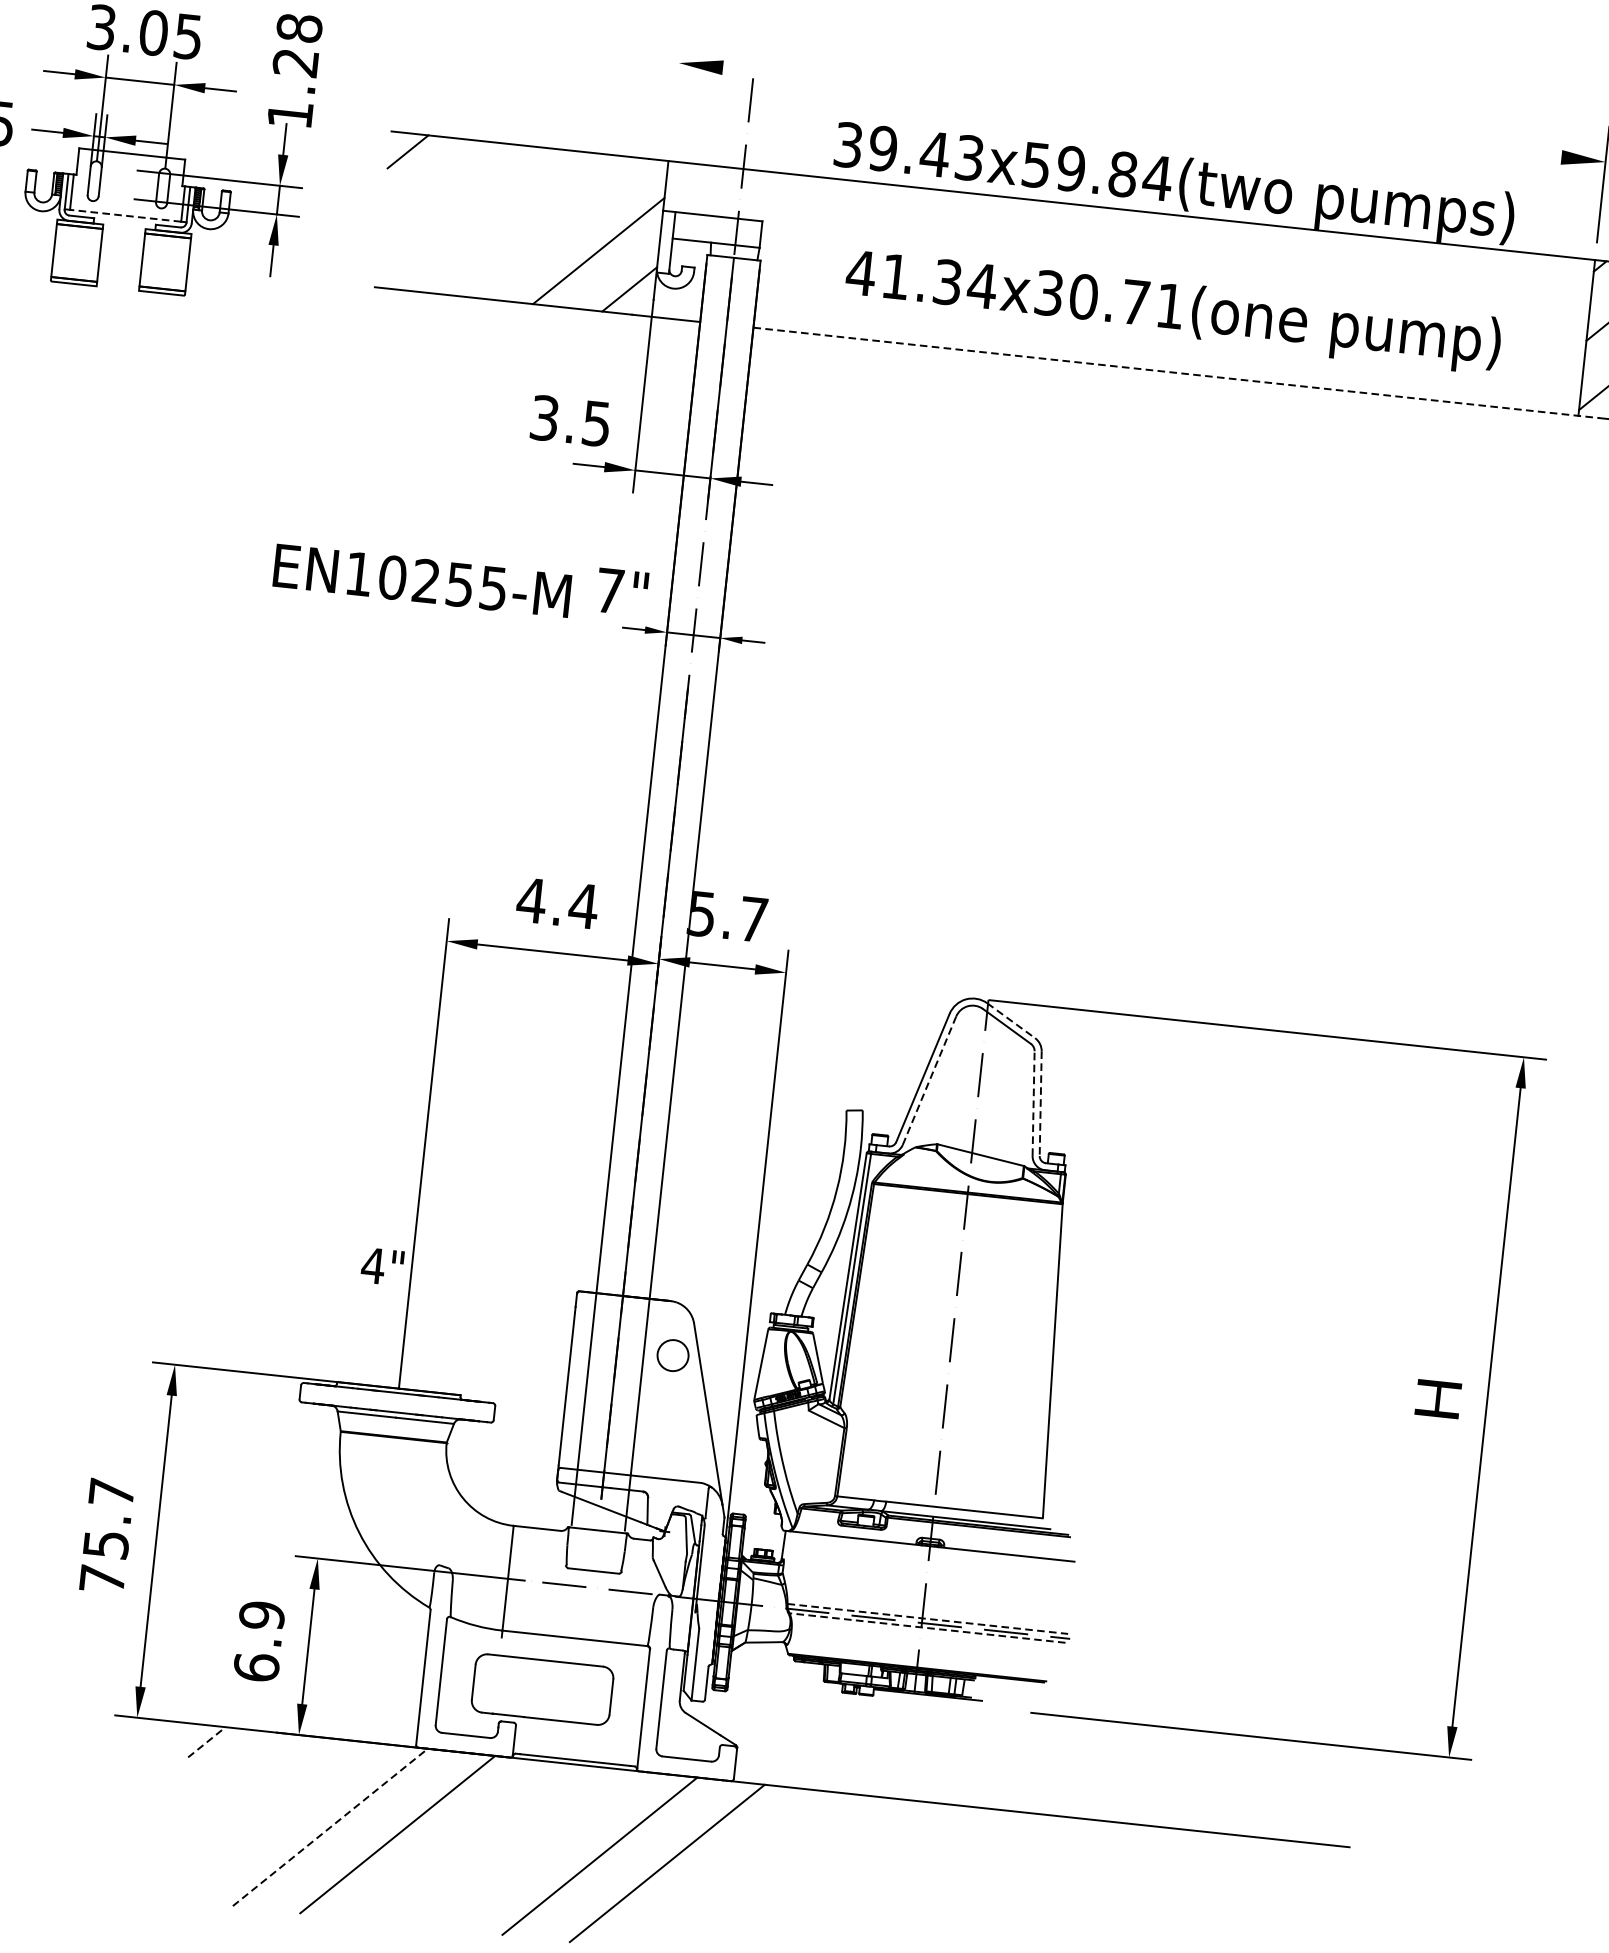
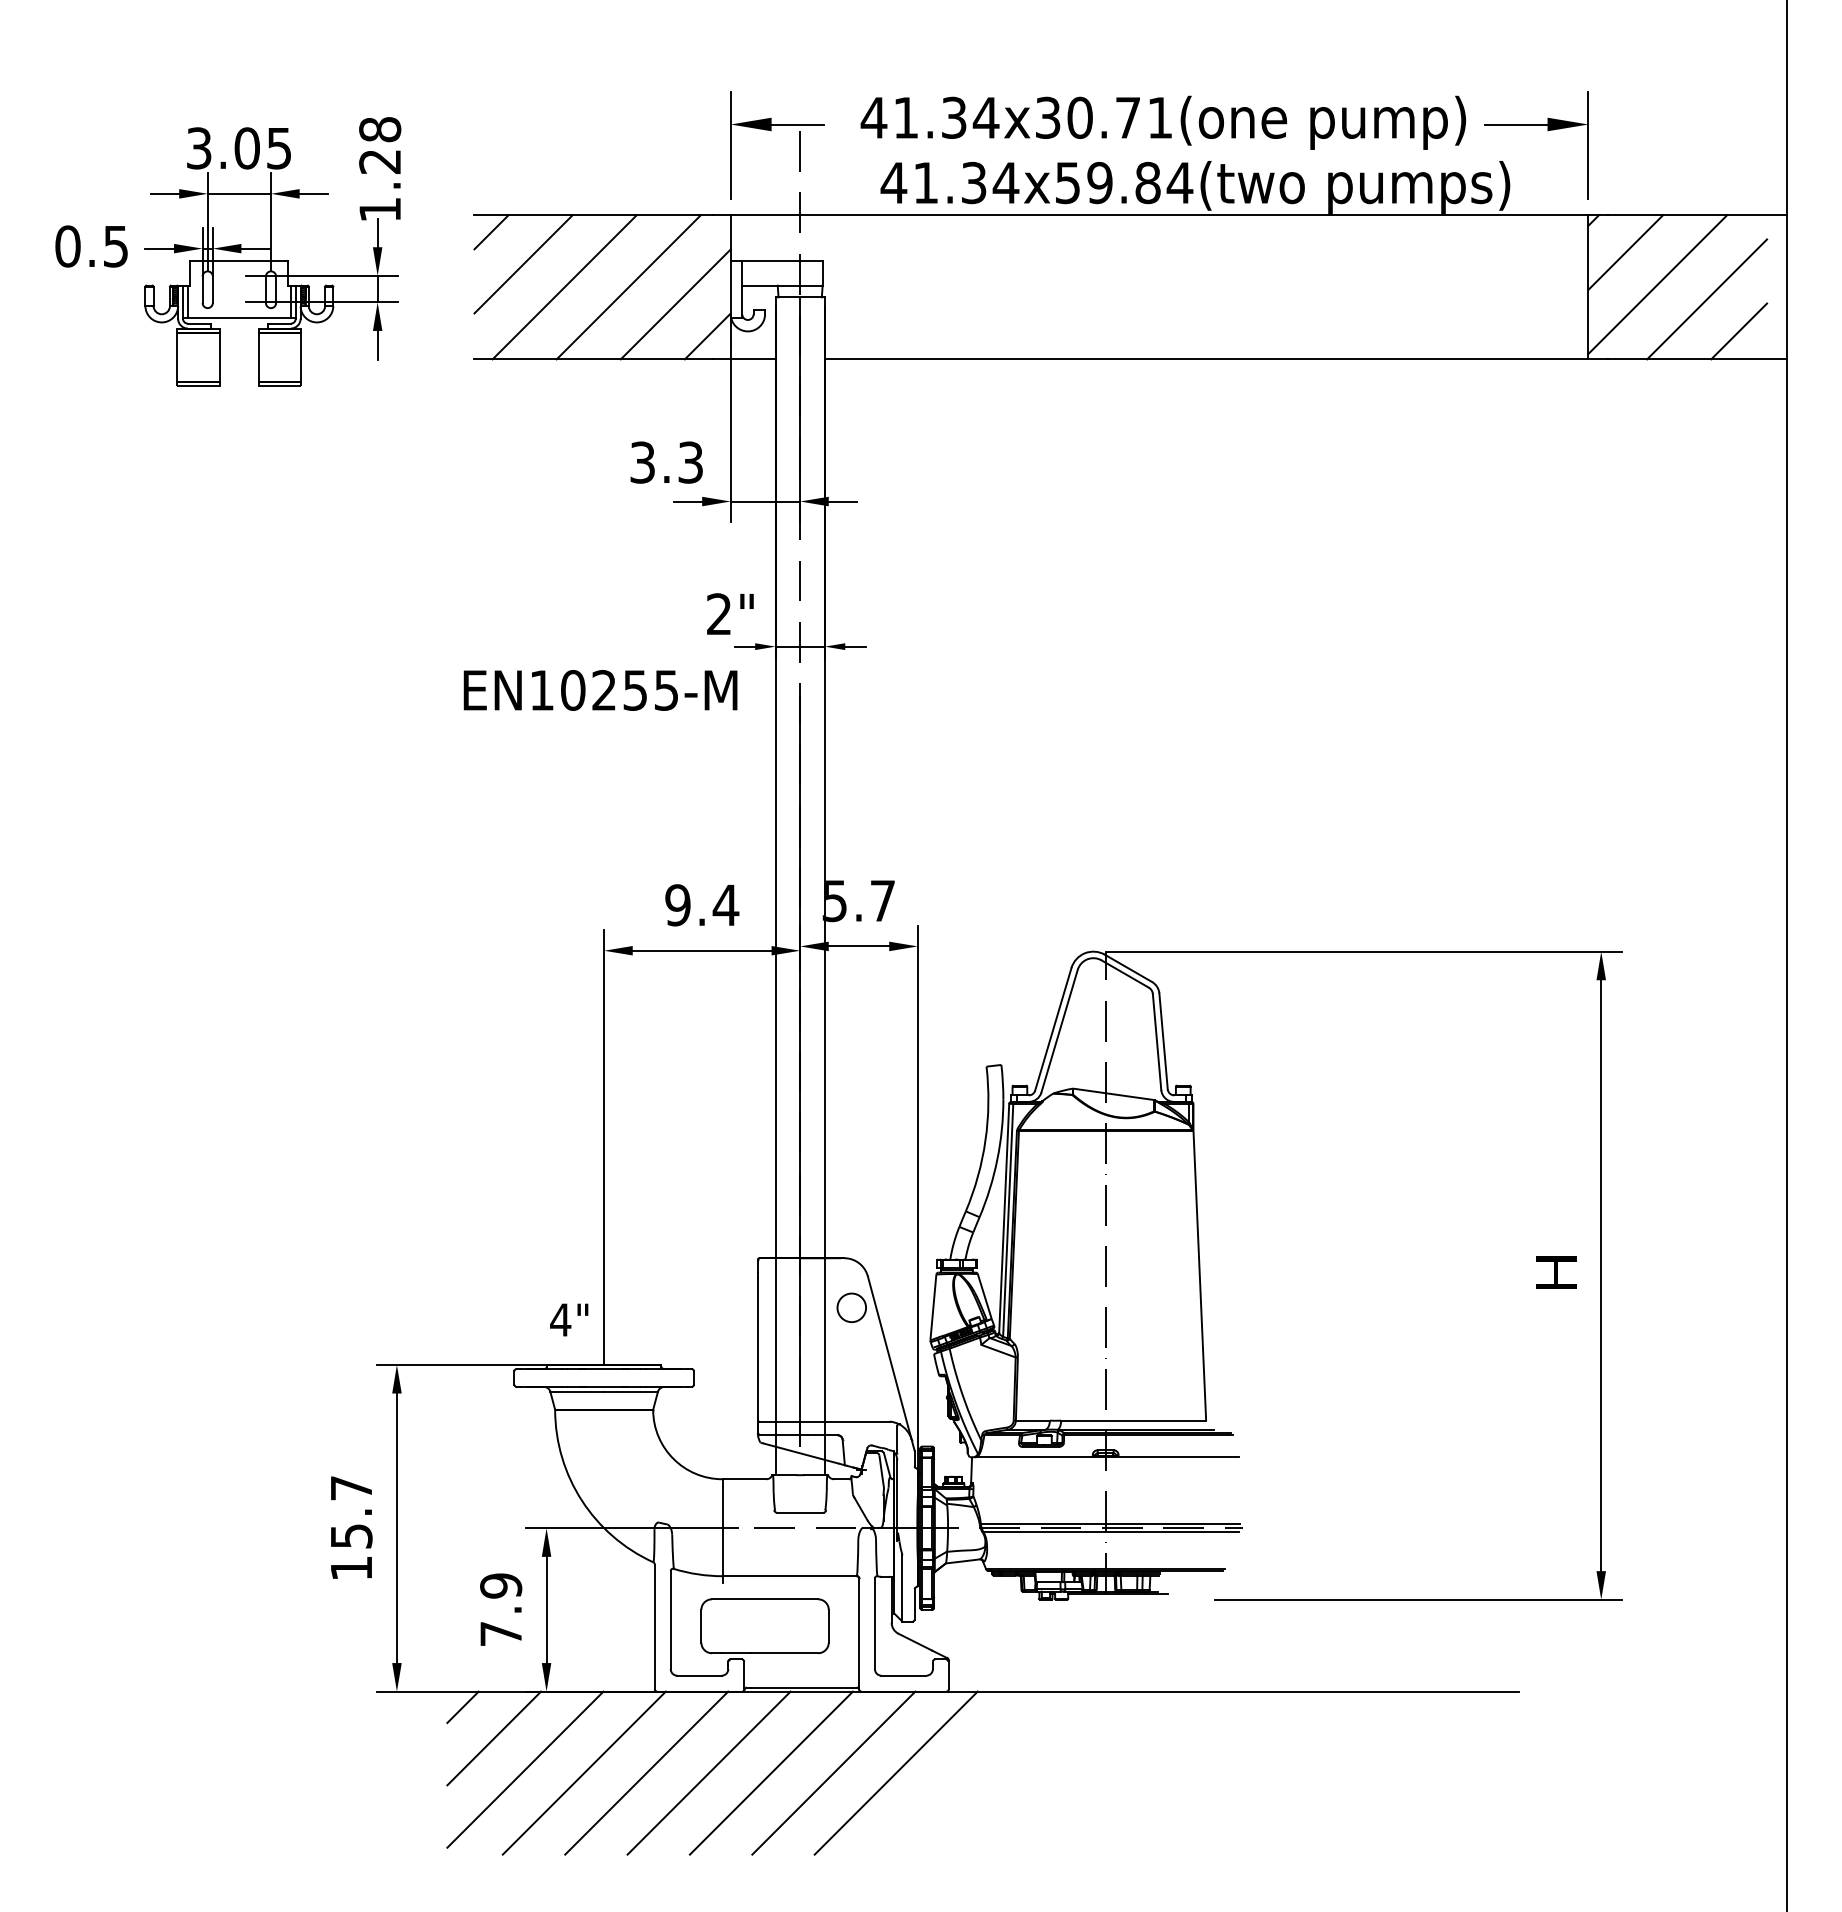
line: (751, 70) -> (797, 124), added
line: (676, 84) -> (730, 144), added
text: (908, 150) -> (949, 182), 39.43x59.84(two -> 41.34x59.84(two
line: (1526, 153) -> (1515, 124), added
line: (438, 190) -> (523, 264), added
line: (124, 215) -> (238, 318), dashed -> solid
line: (480, 219) -> (564, 287), added
line: (549, 227) -> (628, 287), added
text: (1173, 311) -> (1163, 122), moved
line: (1176, 373) -> (1216, 359), dashed -> solid
text: (596, 422) -> (690, 461), 3.5 -> 3.3
text: (422, 580) -> (600, 690), moved
text: (610, 590) -> (719, 613), 7" -> 2"
text: (531, 900) -> (677, 905), 4.4 -> 9.4
line: (1011, 1020) -> (1128, 968), dashed -> solid
line: (929, 1080) -> (1059, 1031), dashed -> solid
line: (1034, 1103) -> (1157, 1041), dashed -> solid
line: (1040, 1103) -> (1163, 1041), dashed -> solid
text: (382, 1266) -> (569, 1319), moved
text: (102, 1579) -> (351, 1568), 75.7 -> 15.7
line: (927, 1618) -> (1110, 1523), dashed -> solid
line: (927, 1628) -> (1111, 1532), dashed -> solid
text: (256, 1666) -> (501, 1633), 6.9 -> 7.9
line: (207, 1741) -> (463, 1706), dashed -> solid
line: (237, 1779) -> (494, 1738), added
line: (267, 1816) -> (525, 1769), added
line: (330, 1826) -> (584, 1772), dashed -> solid
line: (464, 1841) -> (708, 1772), added
line: (531, 1848) -> (770, 1772), added

